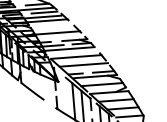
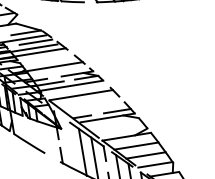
line: (83, 64) -> (91, 104), removed
line: (101, 84) -> (116, 127), removed

